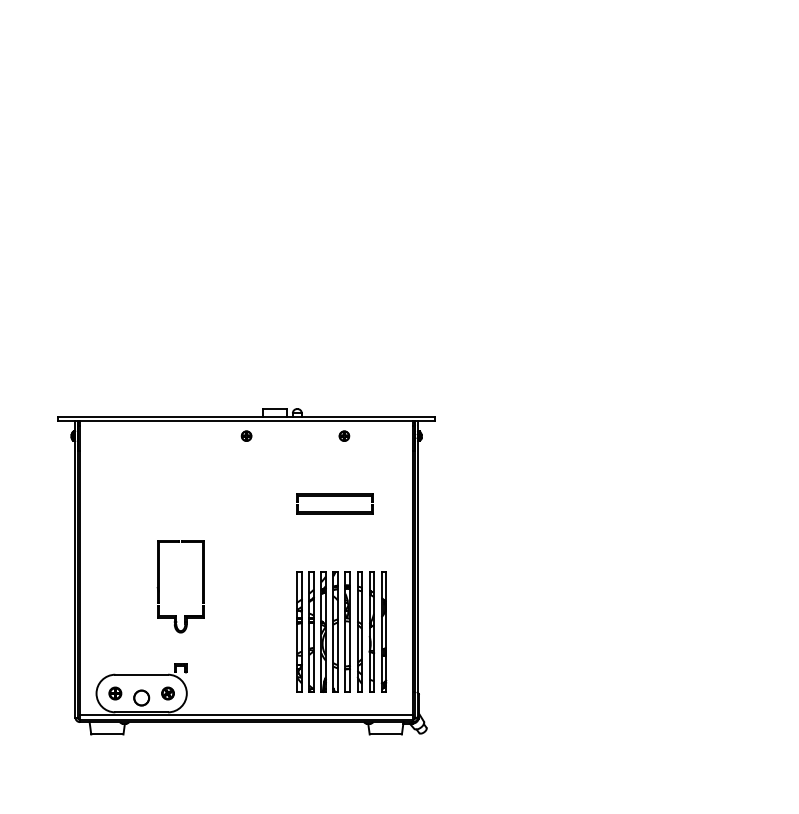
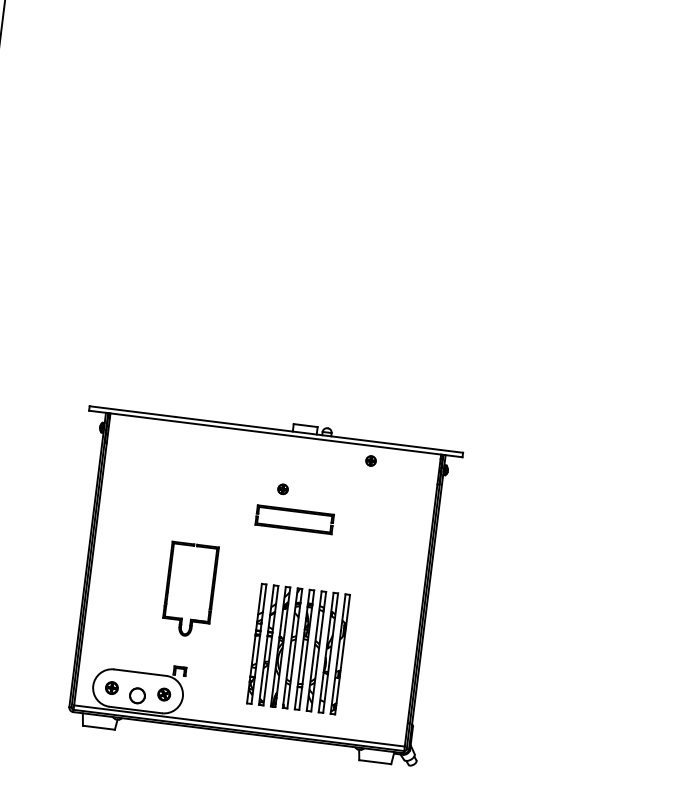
part: (246, 435) -> (283, 488), moved
part: (334, 496) -> (295, 512), moved
part: (341, 631) -> (298, 648), moved

